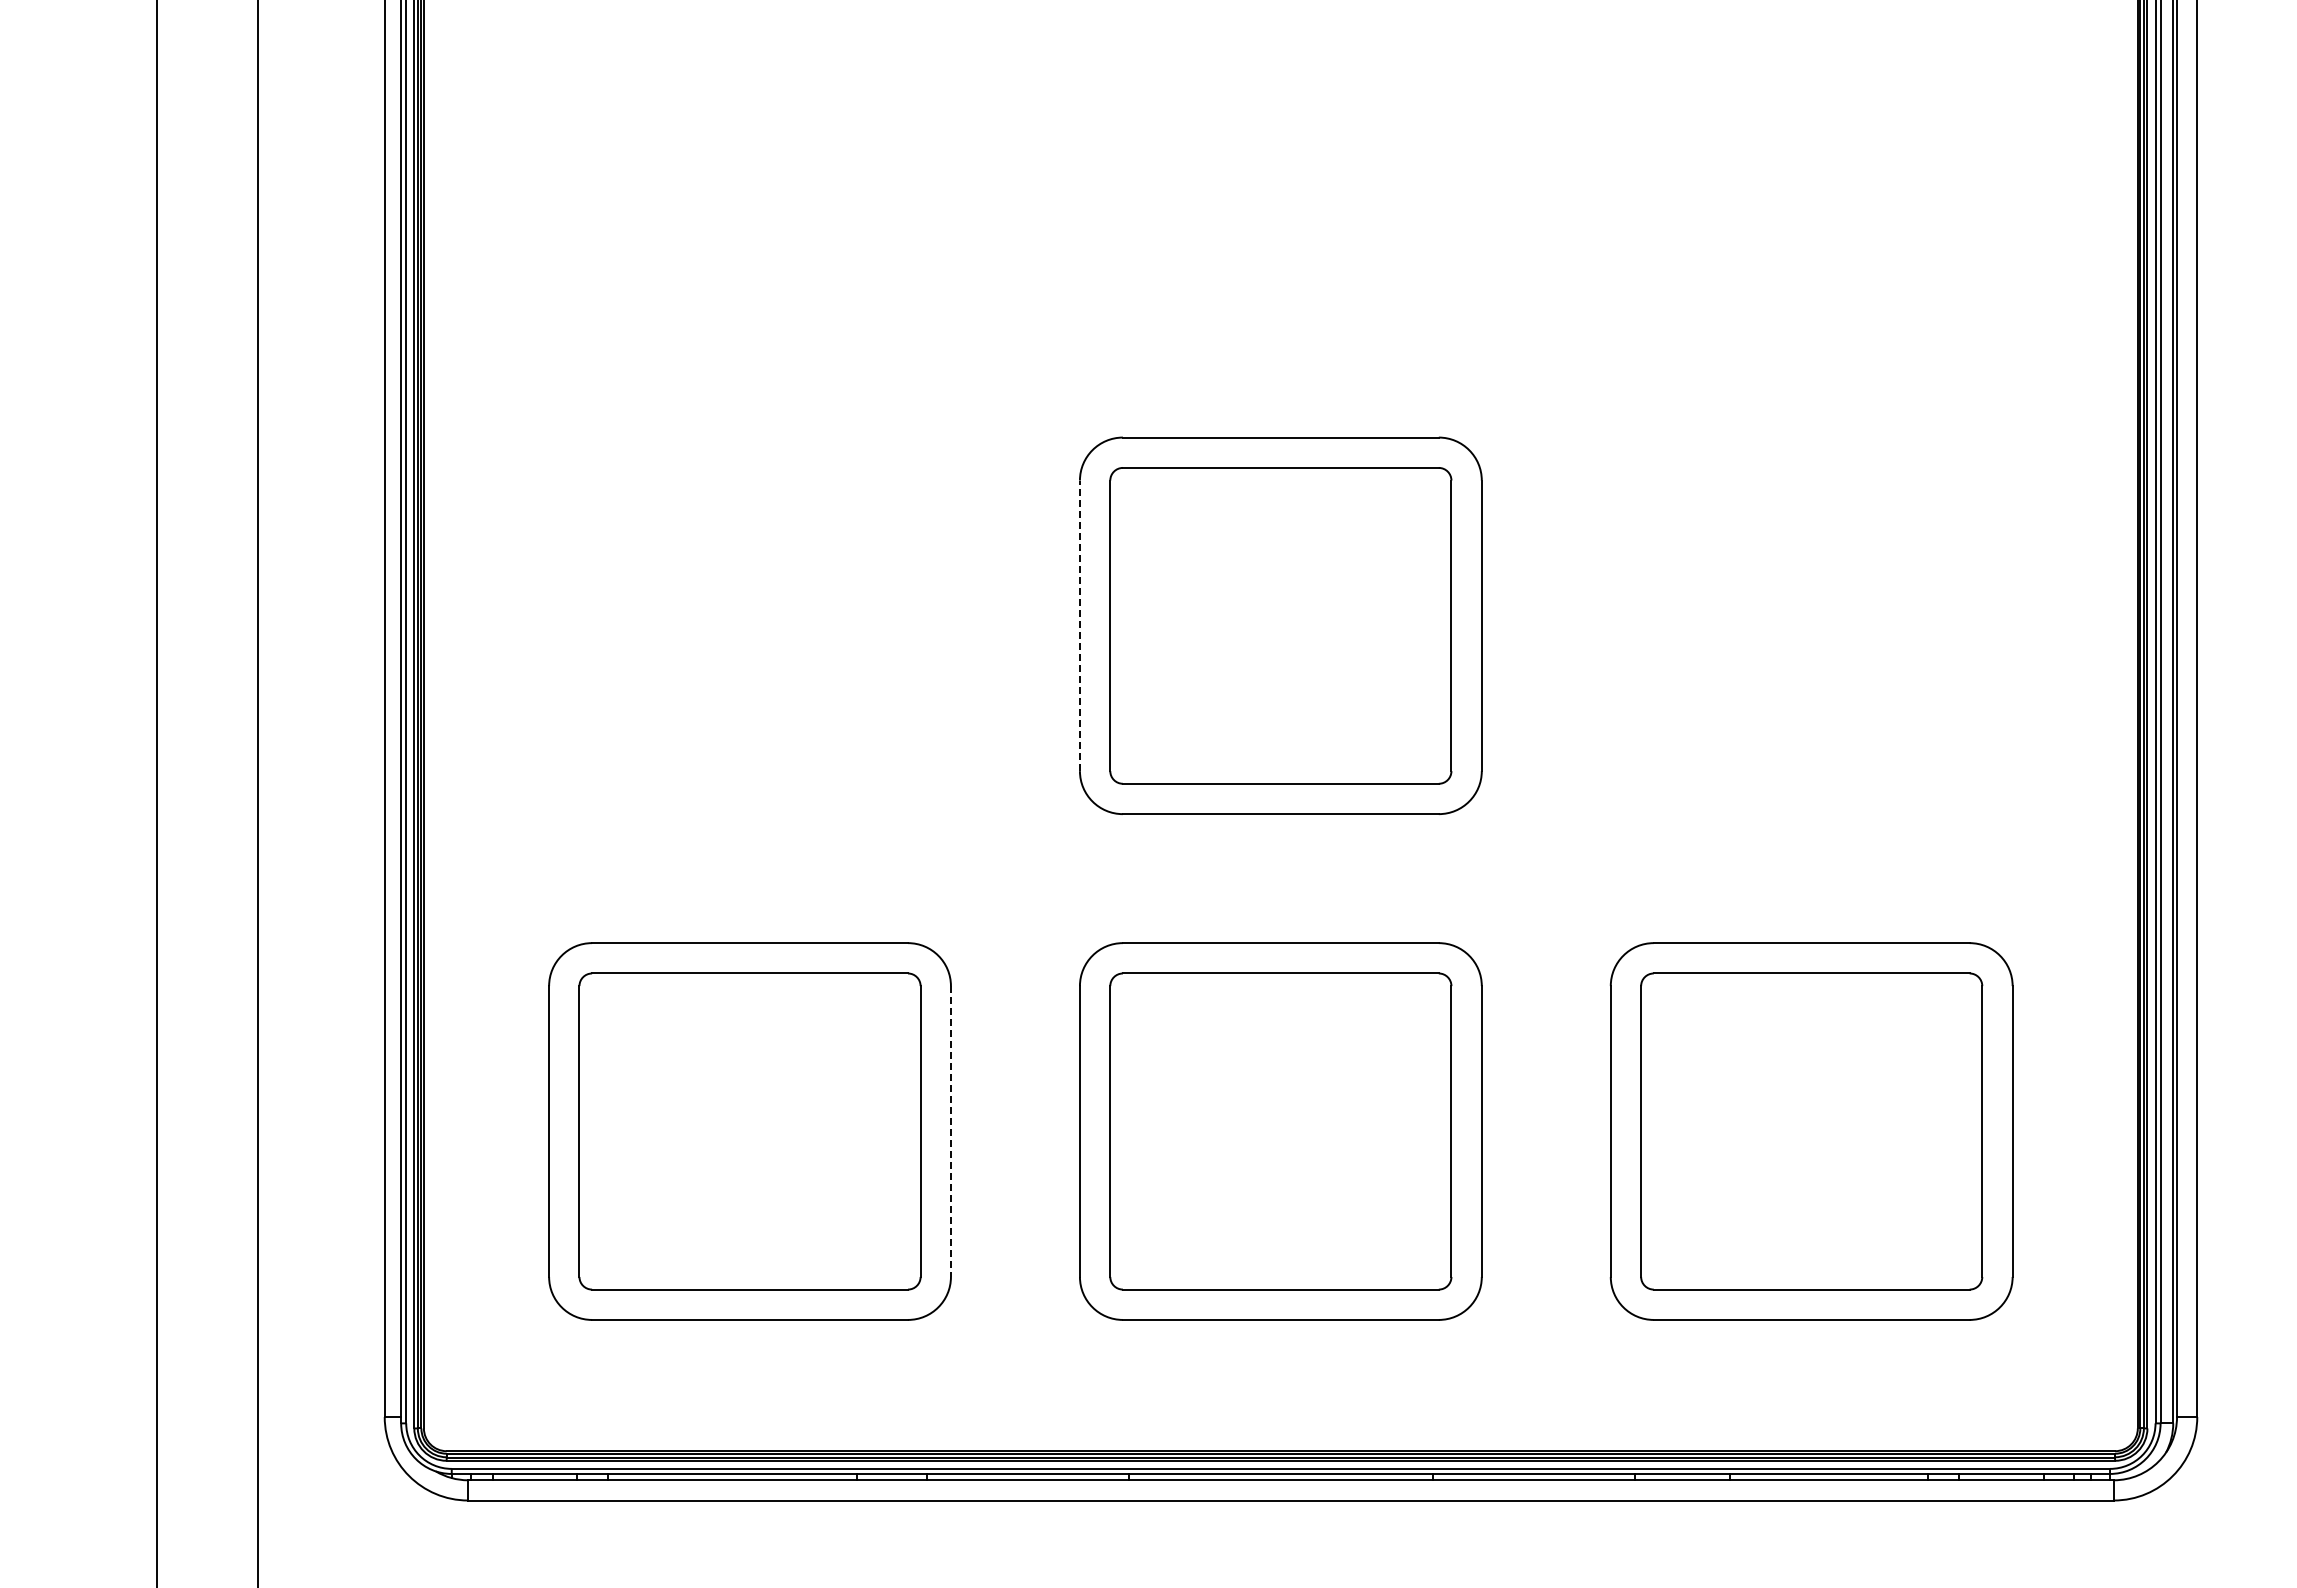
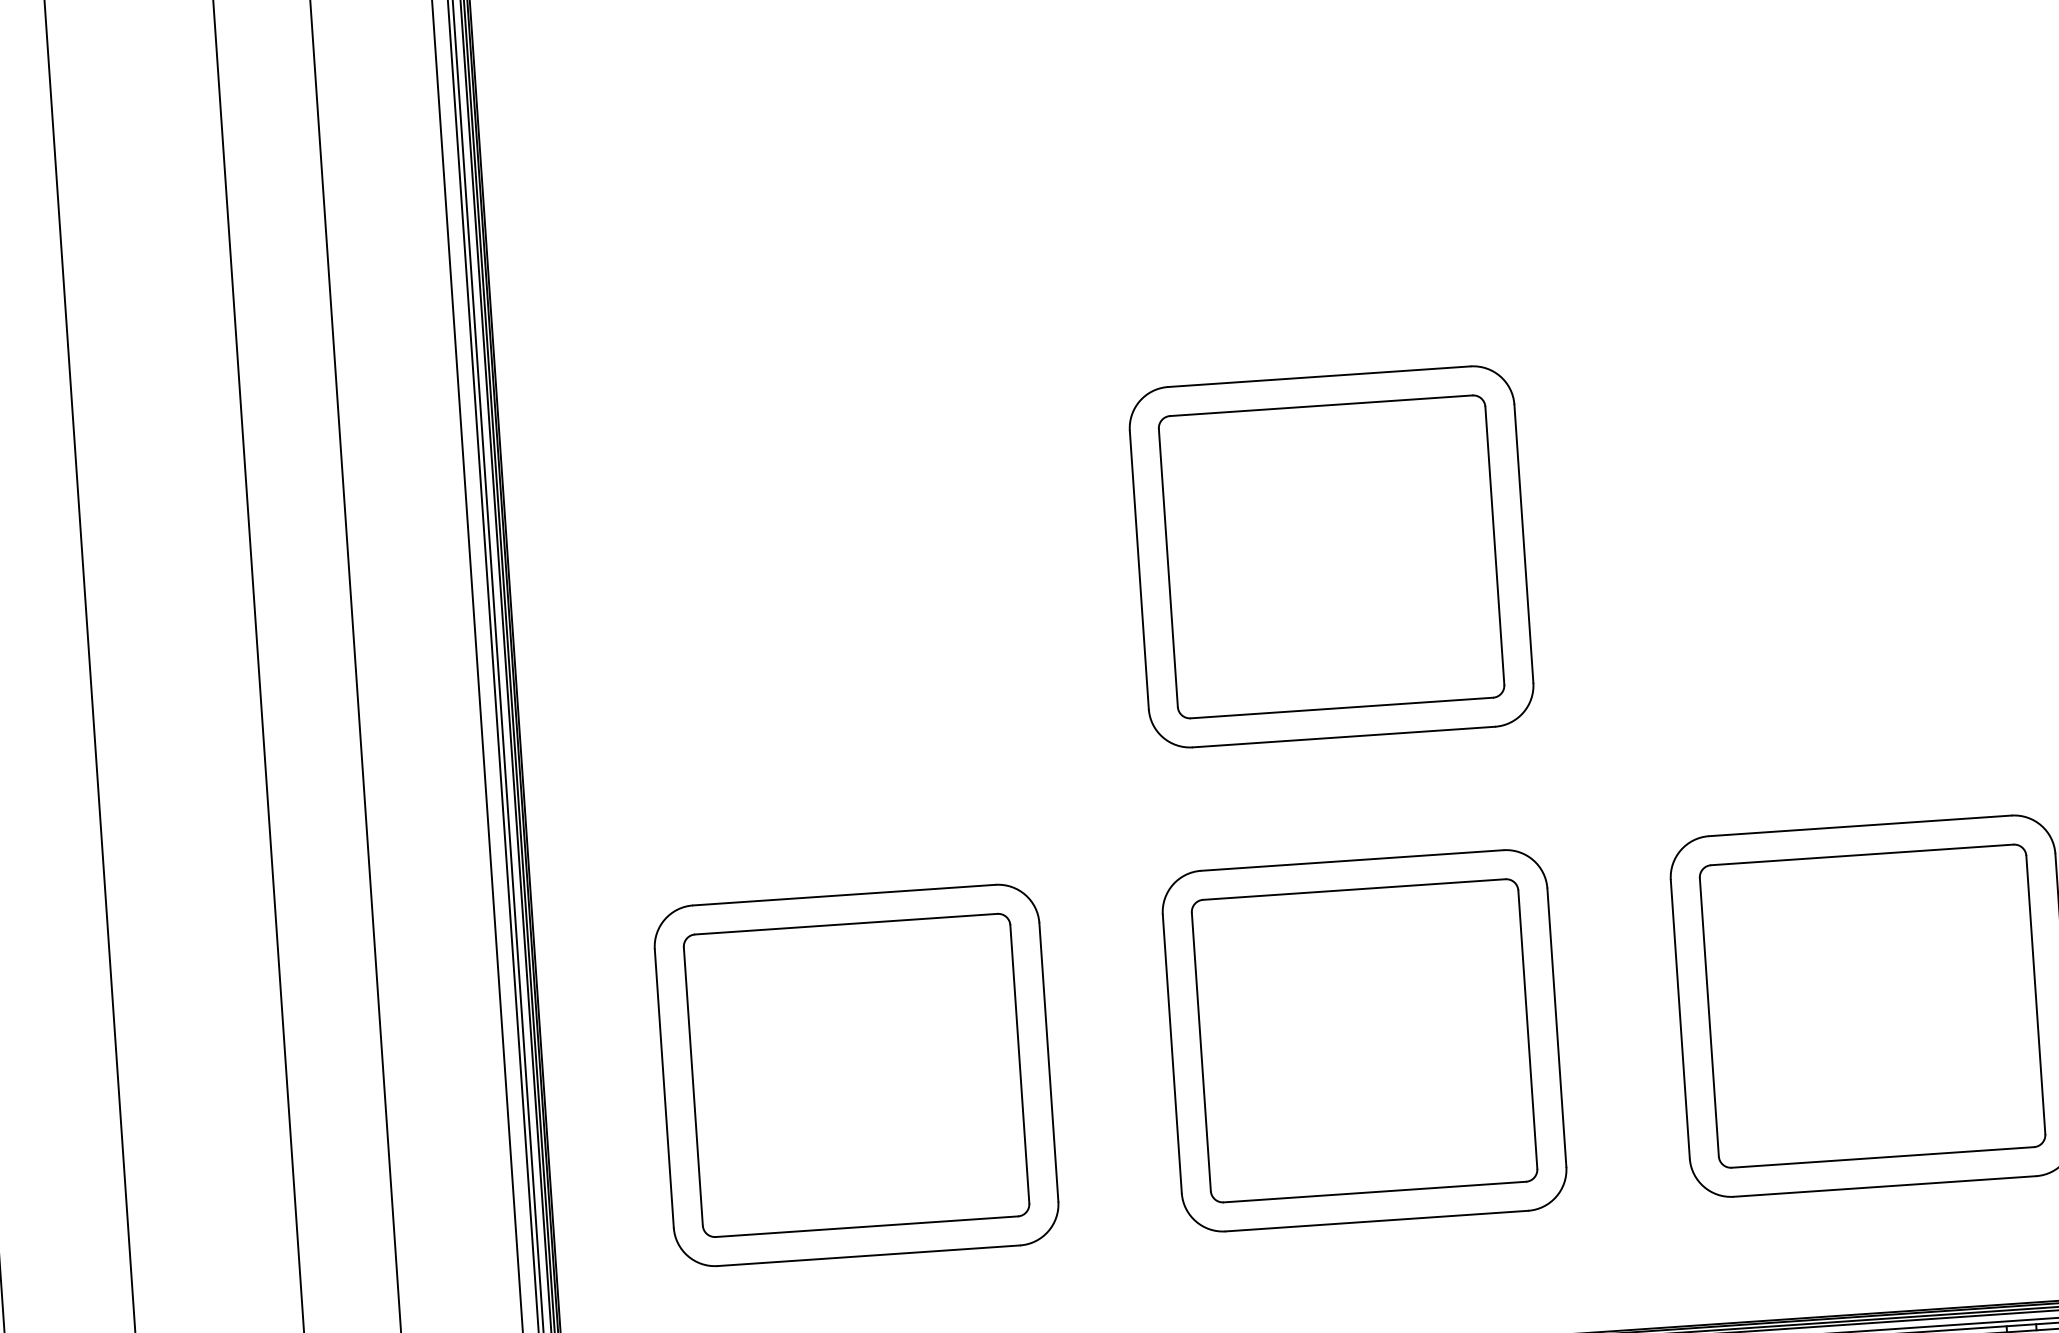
line: (1079, 625) -> (1138, 569), dashed -> solid
line: (950, 1132) -> (1048, 1063), dashed -> solid

